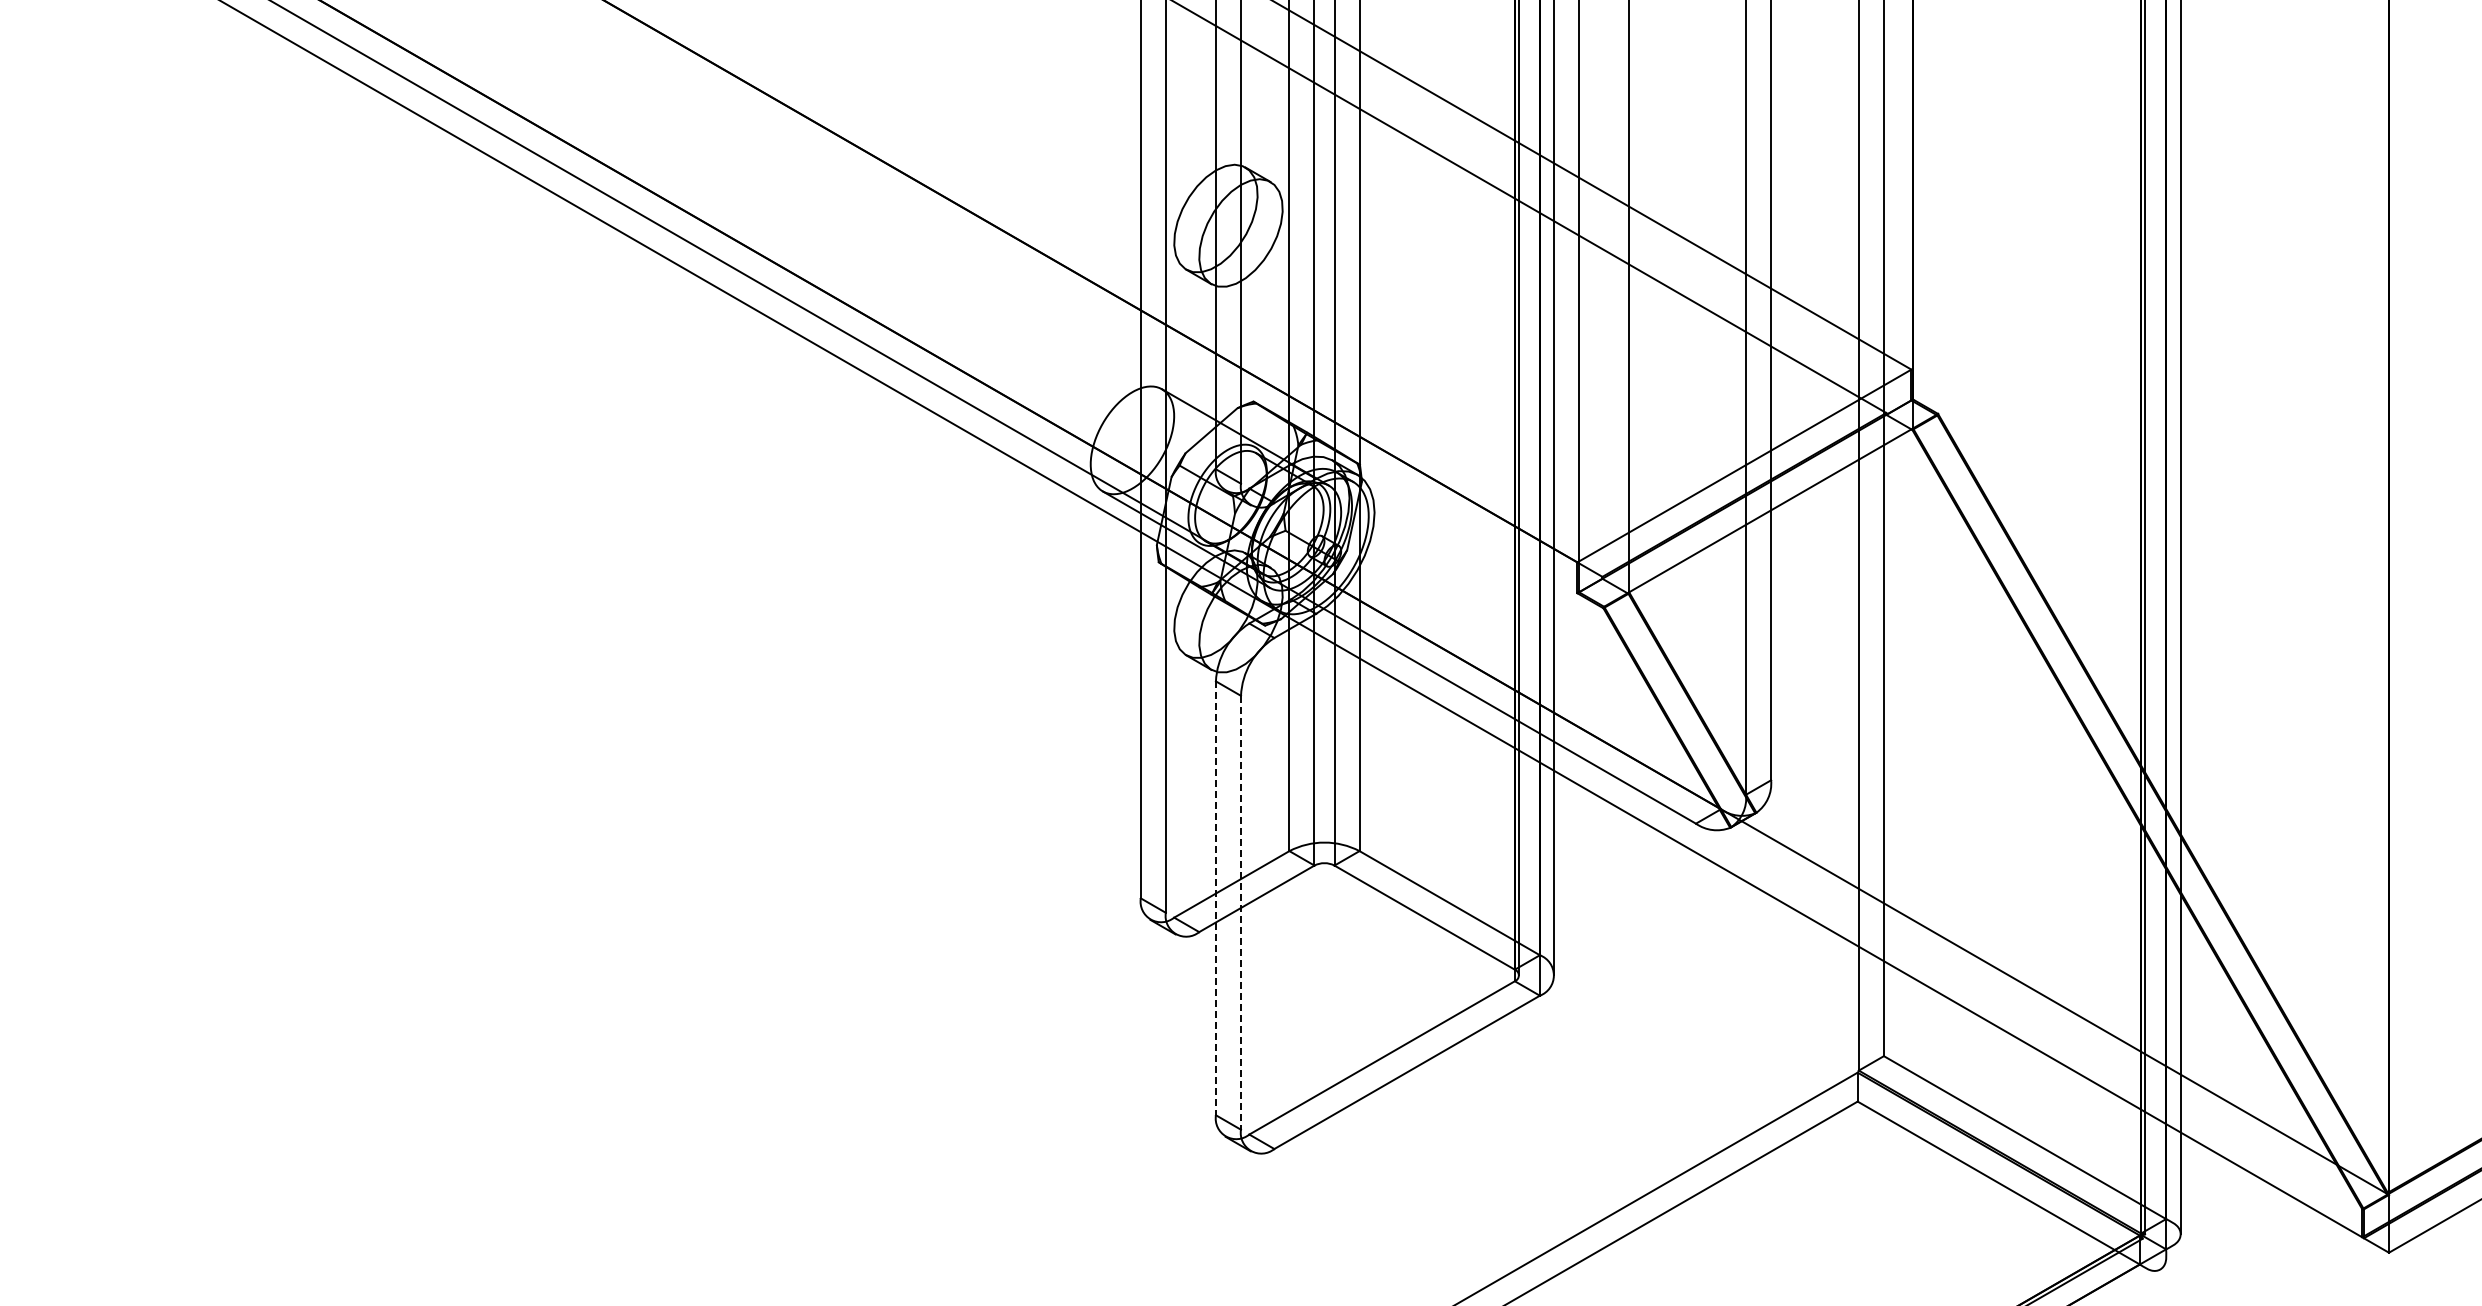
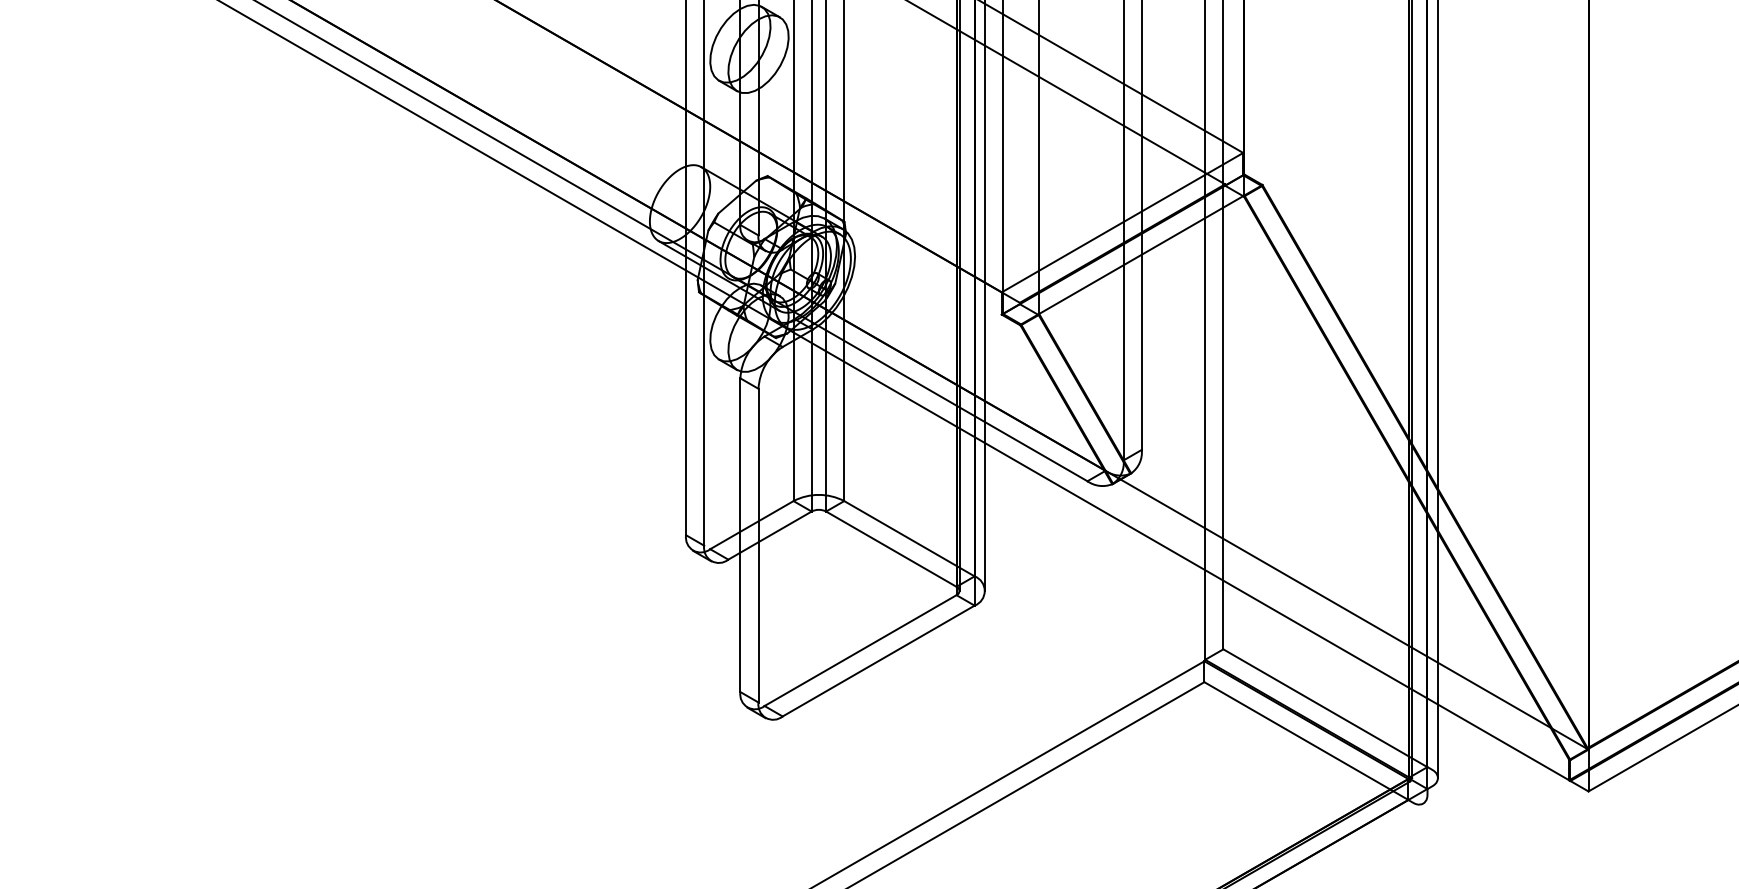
line: (1215, 898) -> (740, 535), dashed -> solid
line: (1241, 912) -> (758, 545), dashed -> solid

